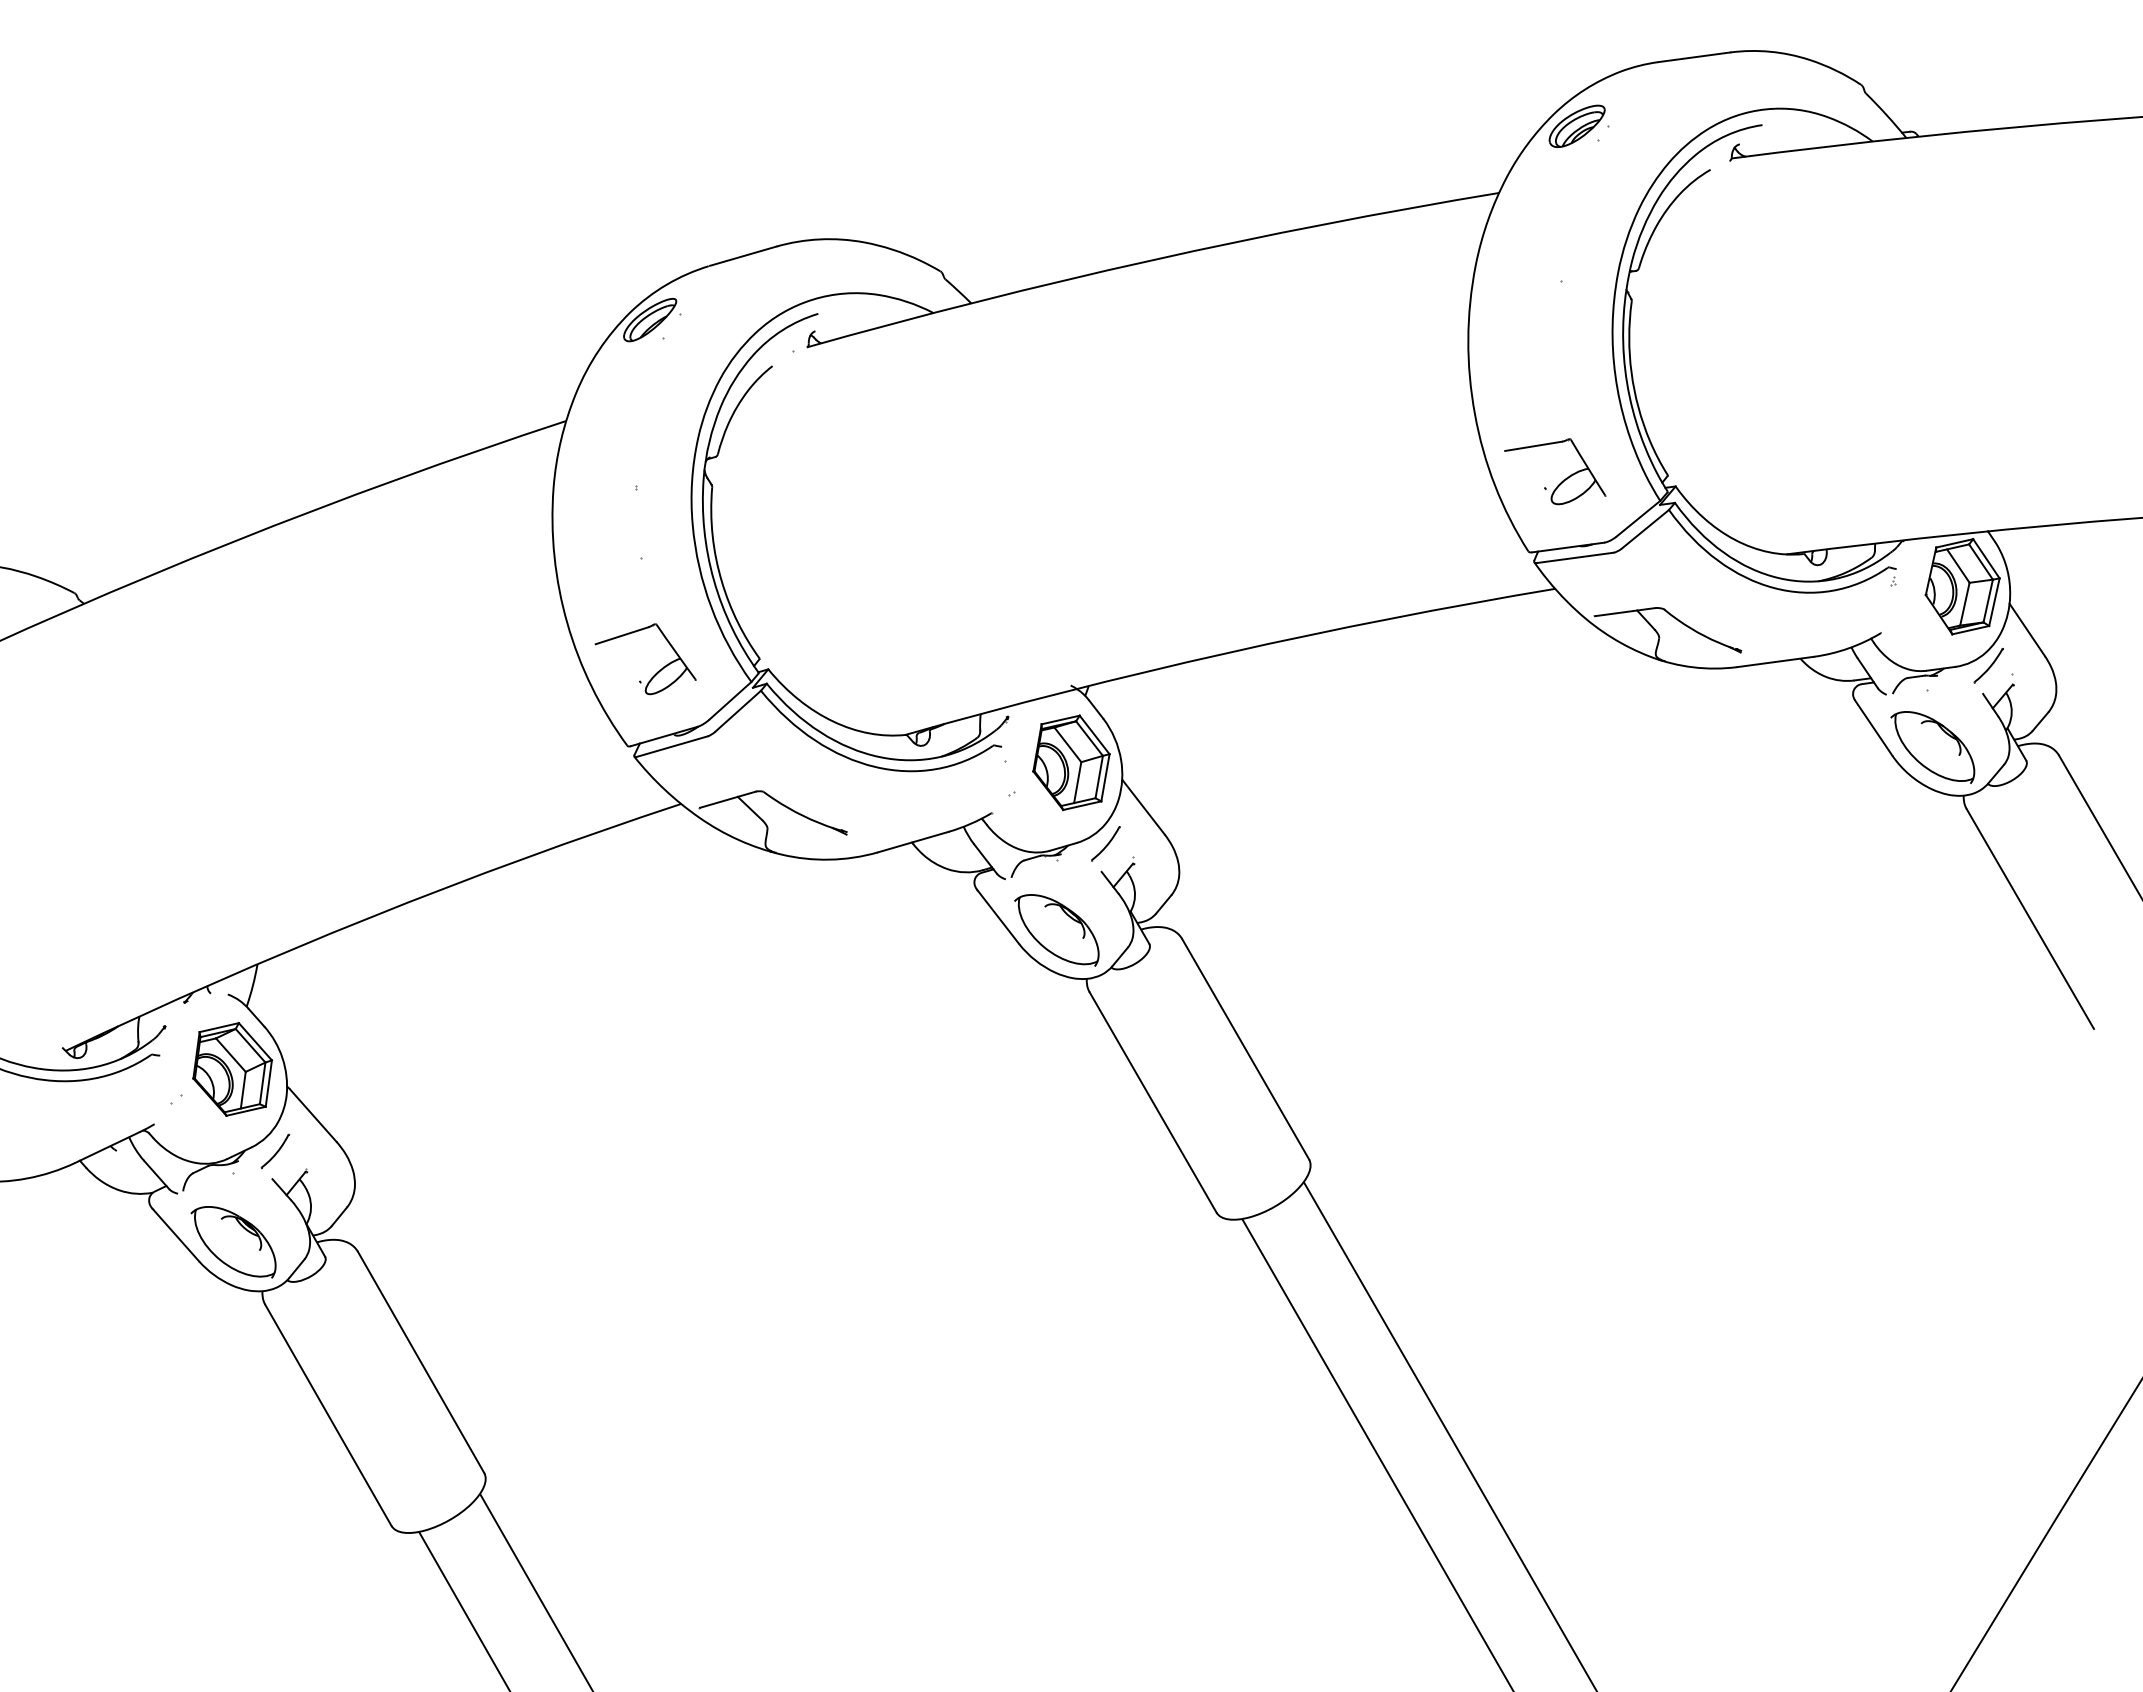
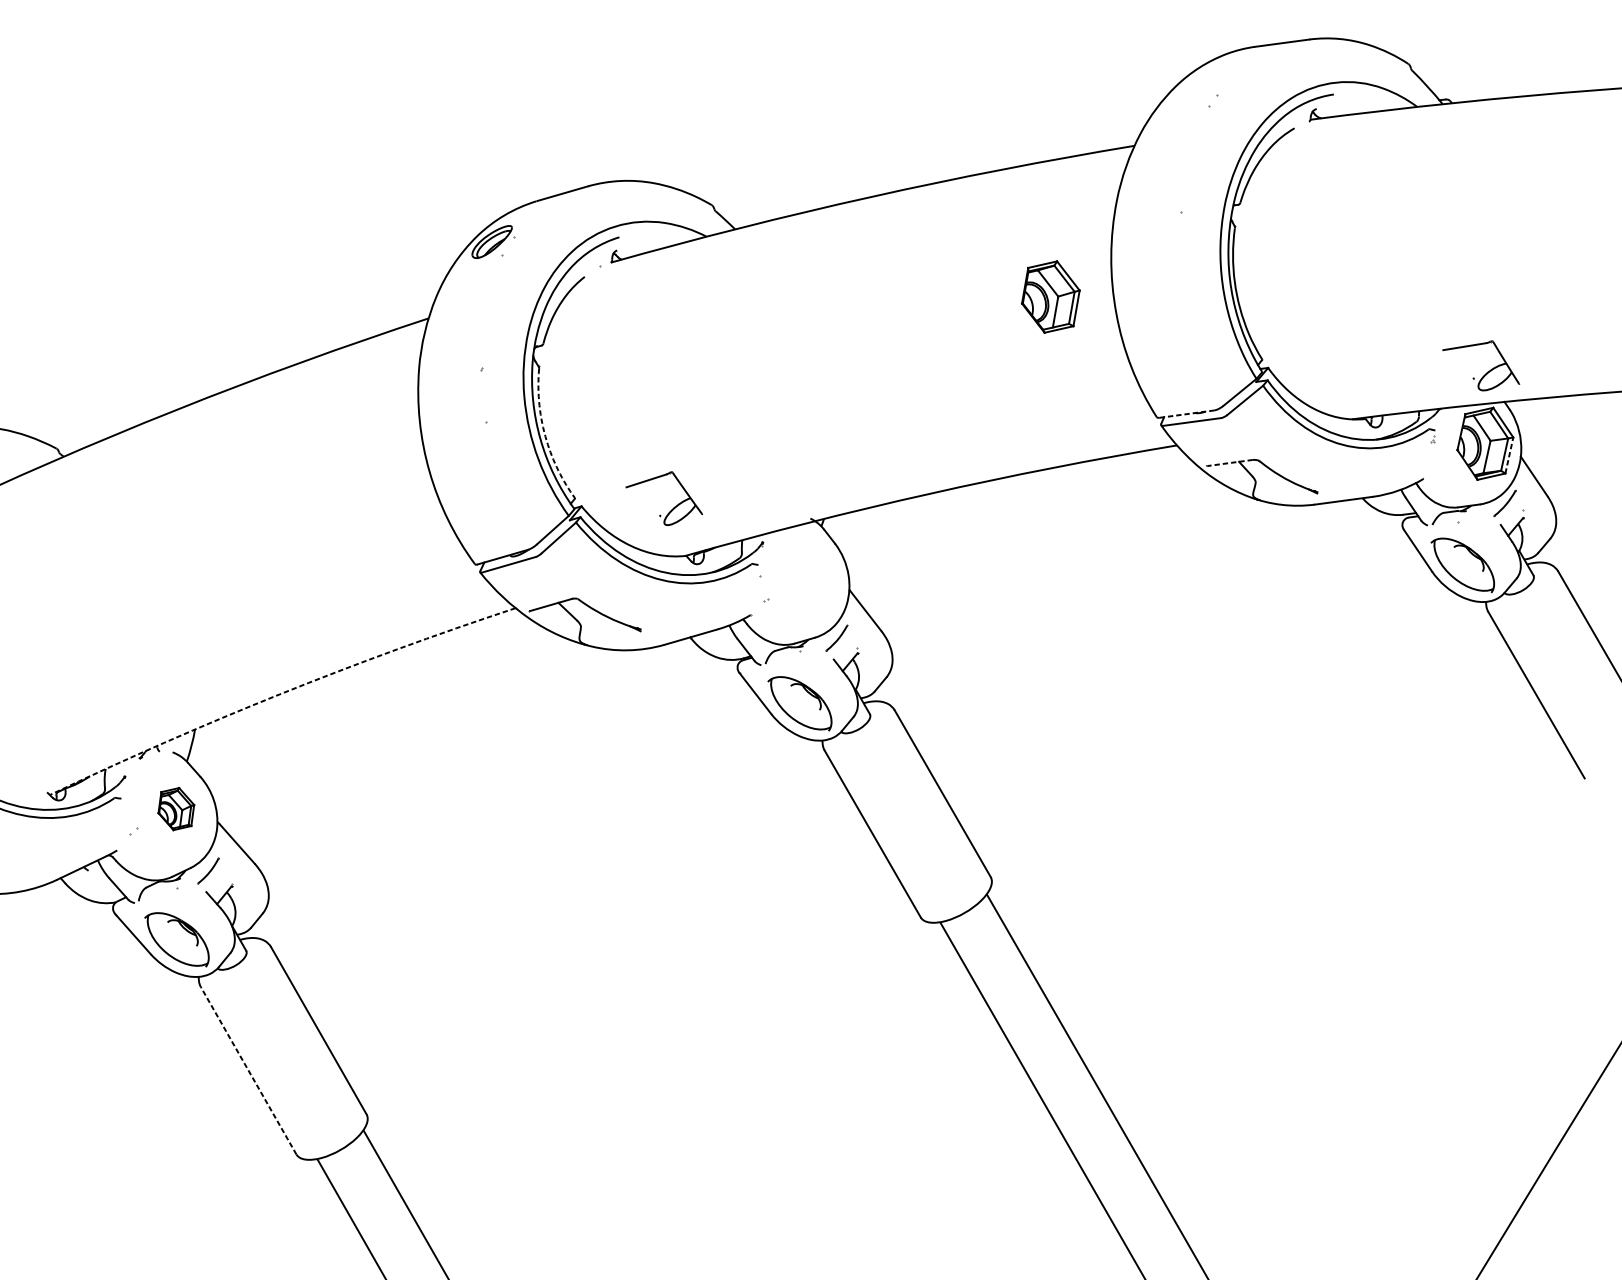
part: (1576, 125) -> (1193, 94), removed
part: (1562, 480) -> (1486, 372), moved
line: (1568, 547) -> (1187, 414), solid -> dashed
line: (720, 576) -> (545, 436), solid -> dashed
line: (1994, 601) -> (1509, 454), solid -> dashed
line: (1625, 612) -> (1230, 463), solid -> dashed
part: (657, 671) -> (673, 507), moved
part: (1071, 762) -> (1050, 296), moved
line: (369, 917) -> (279, 694), solid -> dashed
part: (232, 1069) -> (176, 809), size x0.6
line: (328, 1414) -> (248, 1070), solid -> dashed

